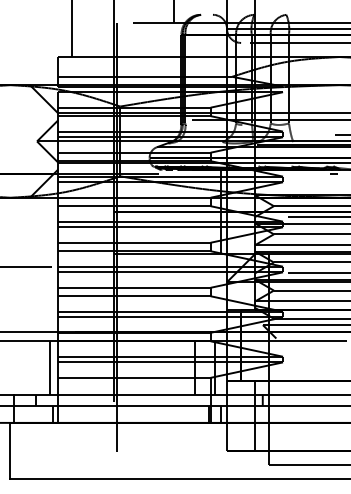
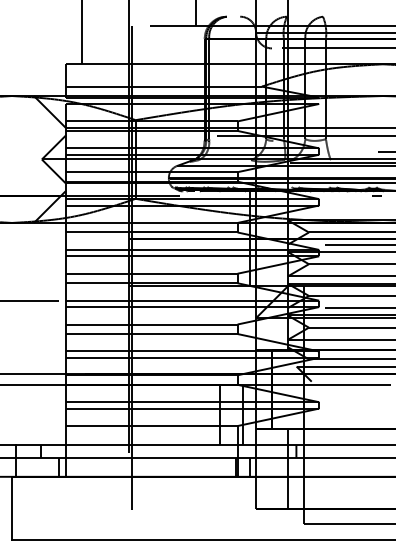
line: (50, 367) -> (56, 414), removed

